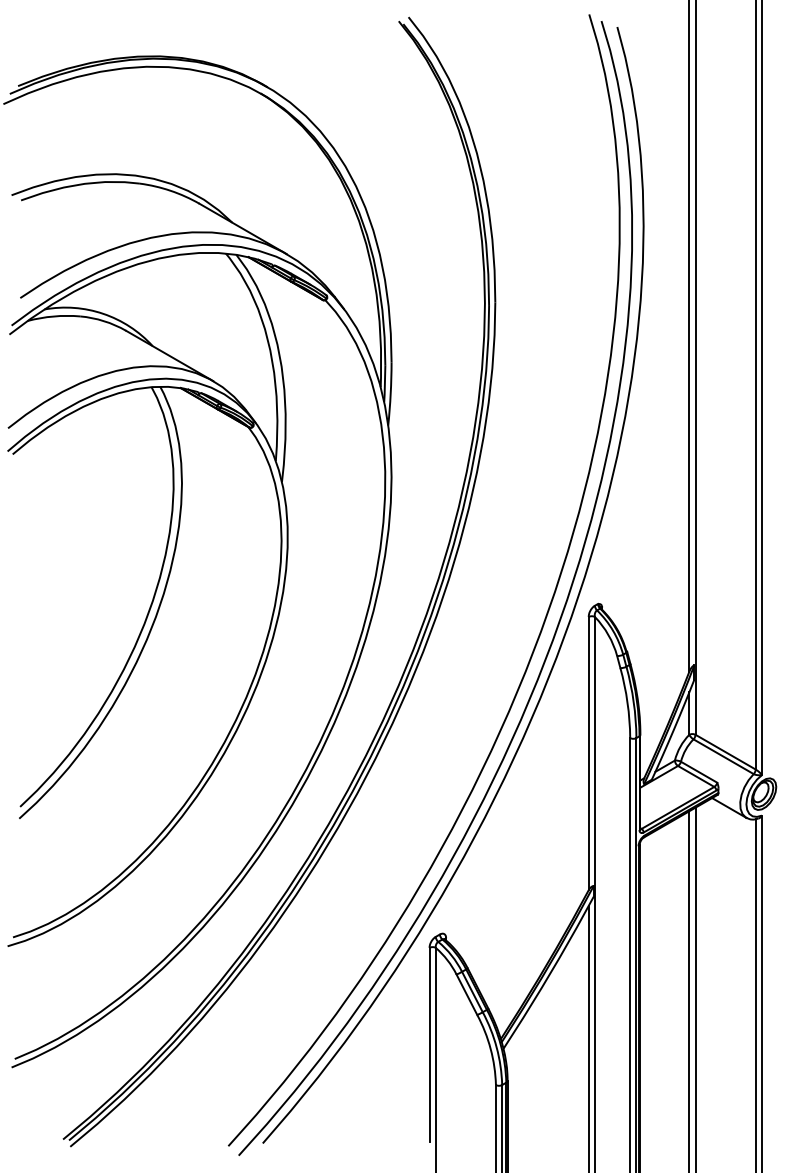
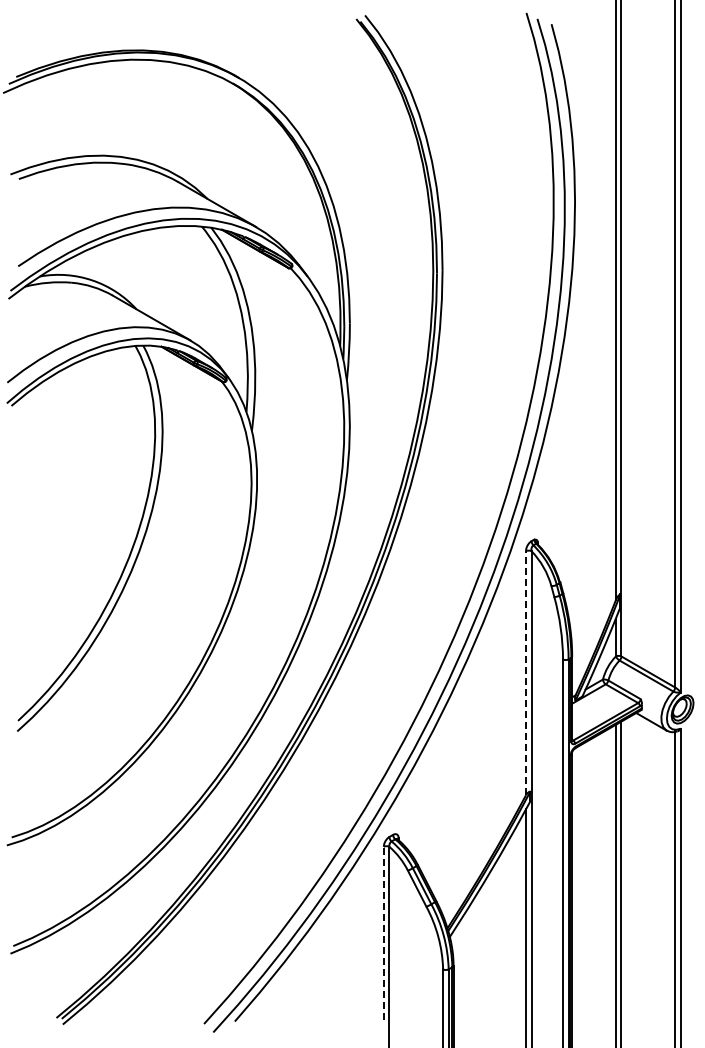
line: (588, 752) -> (525, 672), solid -> dashed
line: (429, 1044) -> (383, 933), solid -> dashed

